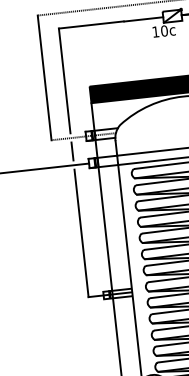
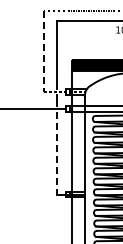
line: (43, 78) -> (43, 51), solid -> dashed
line: (81, 233) -> (56, 153), solid -> dashed

